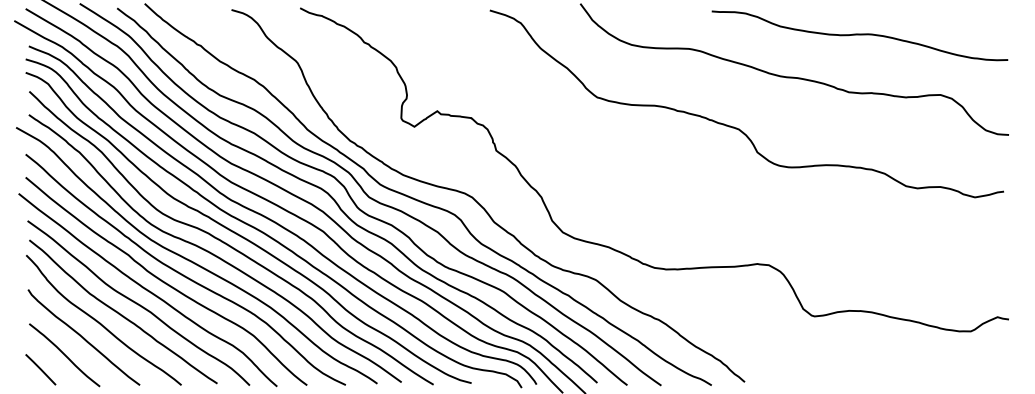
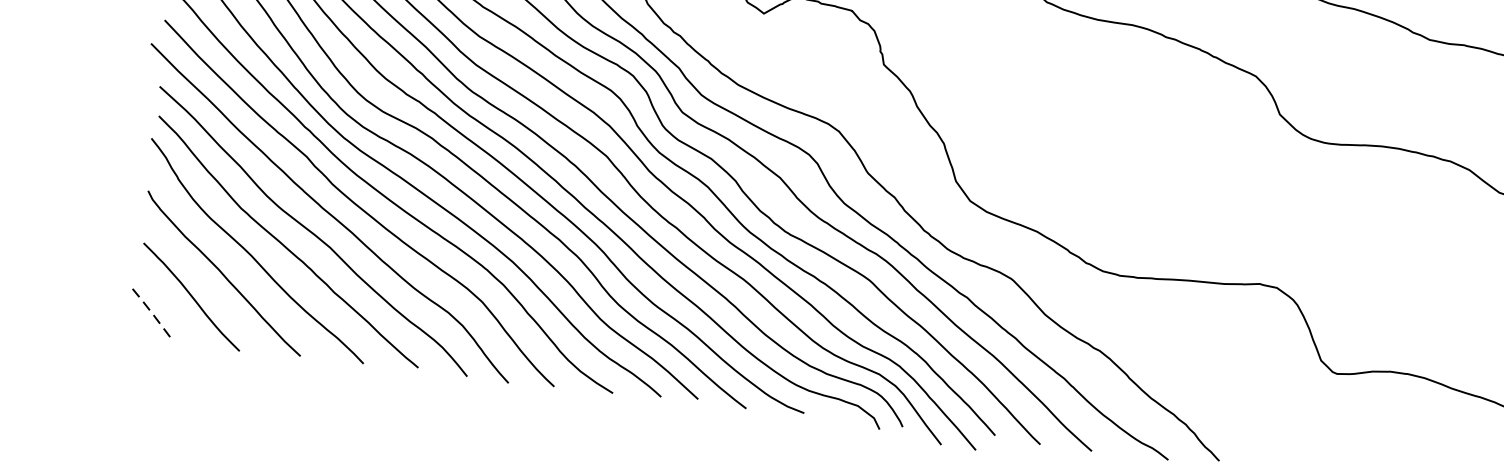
line: (41, 369) -> (153, 314), solid -> dashed

